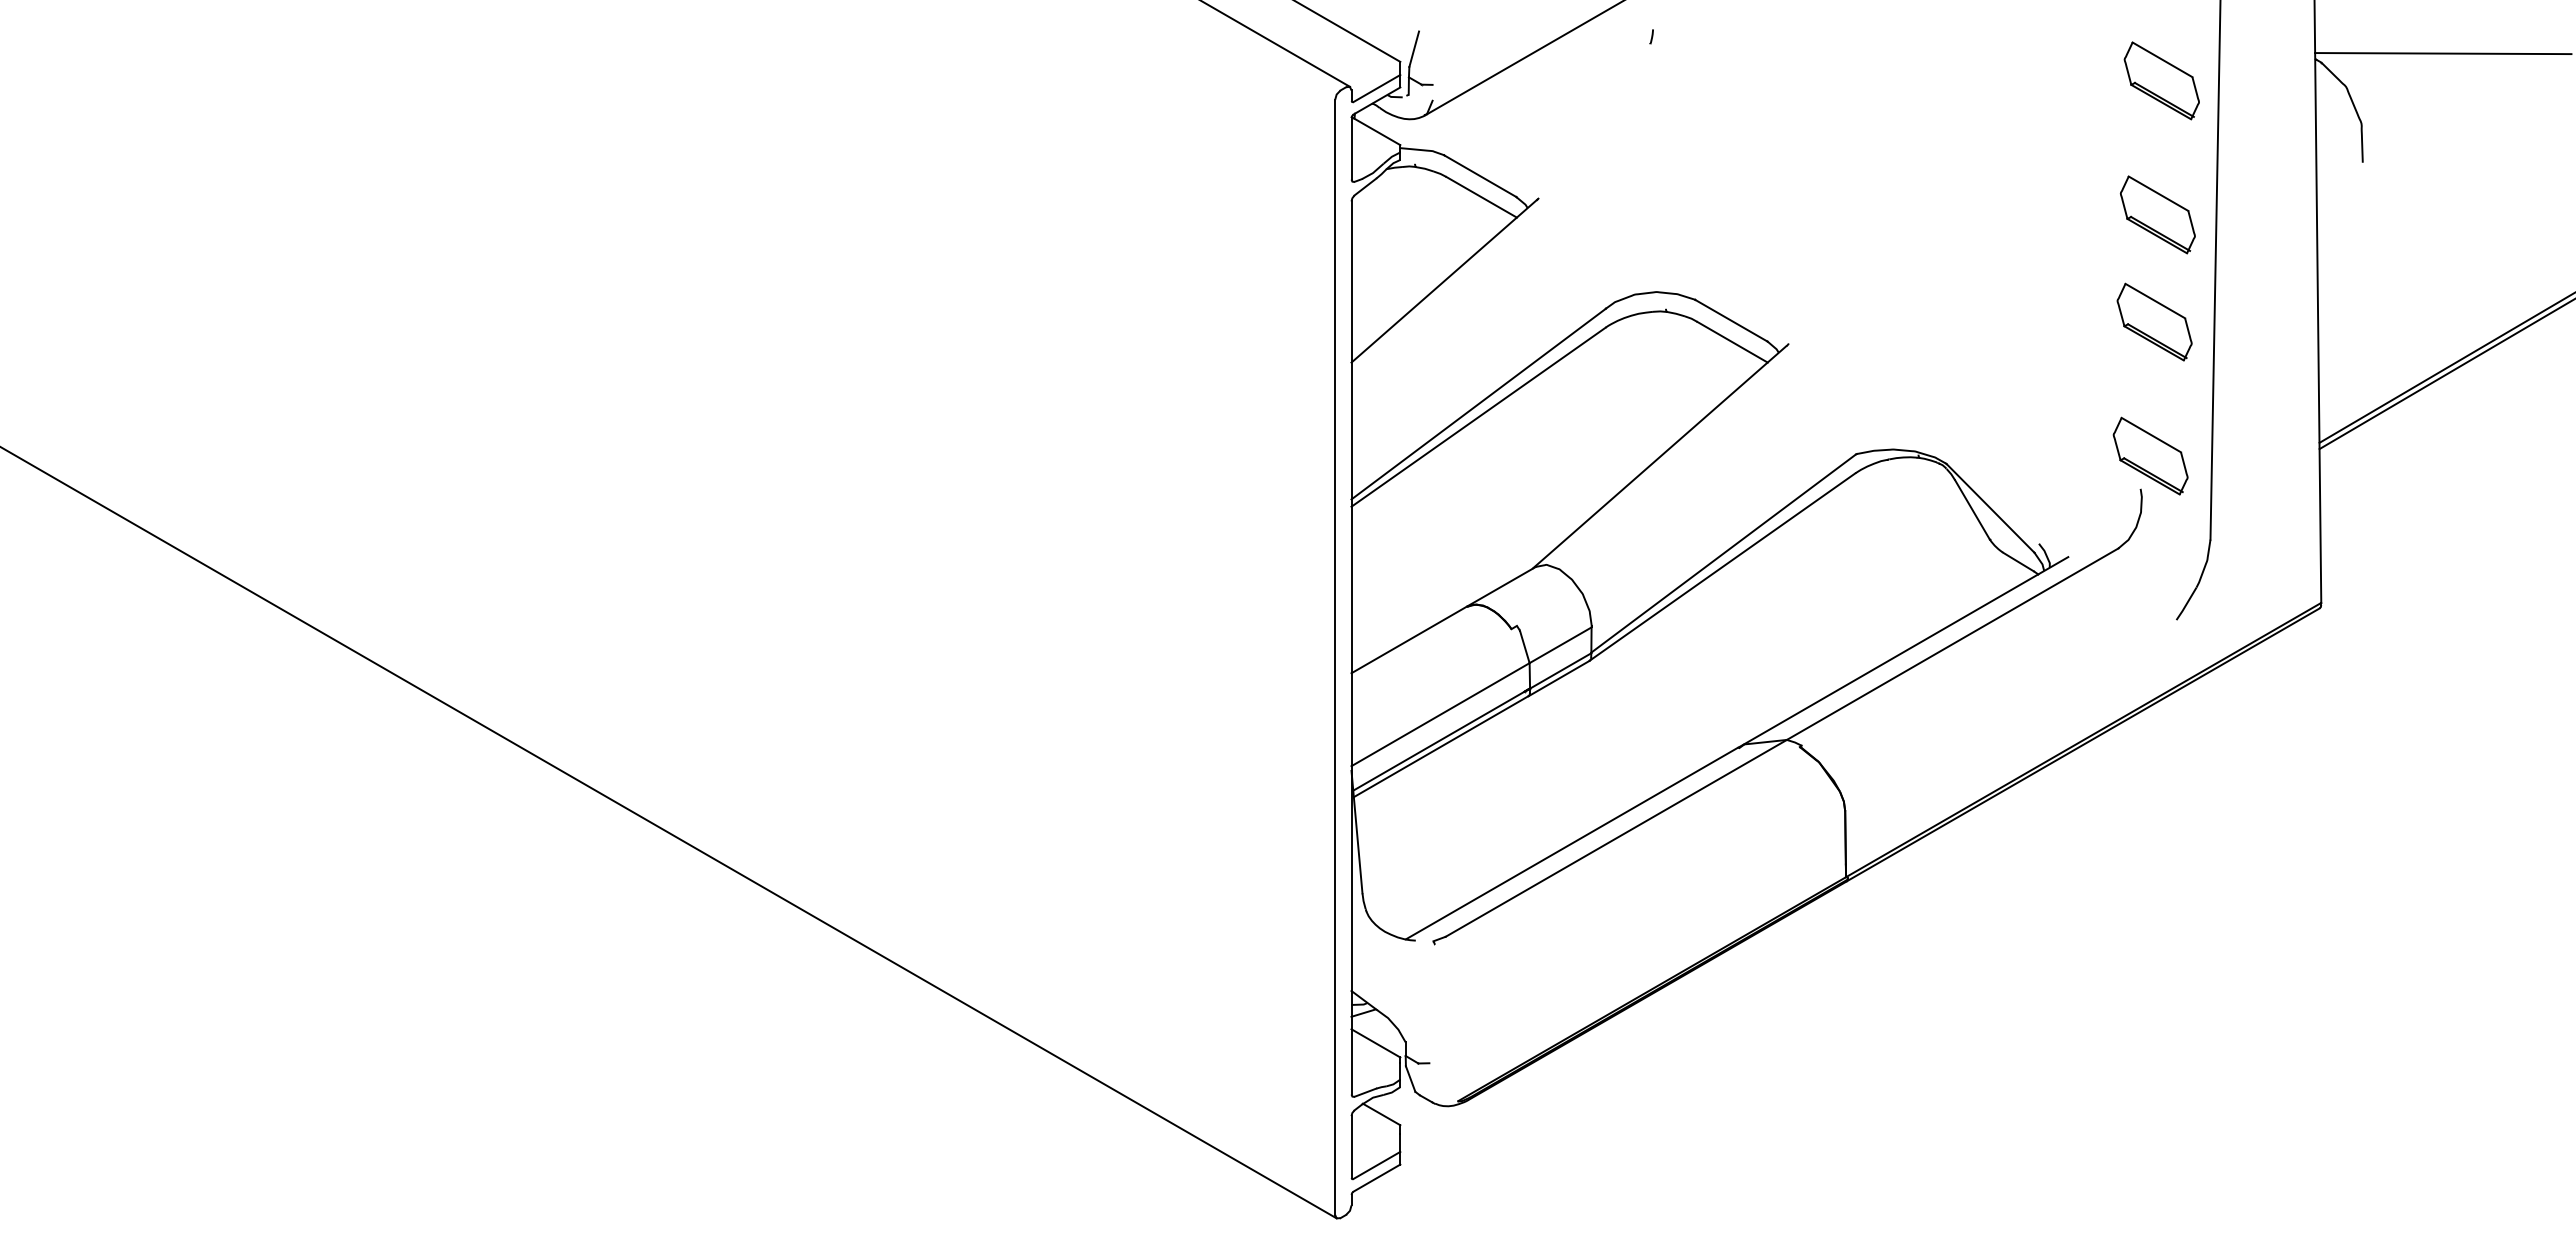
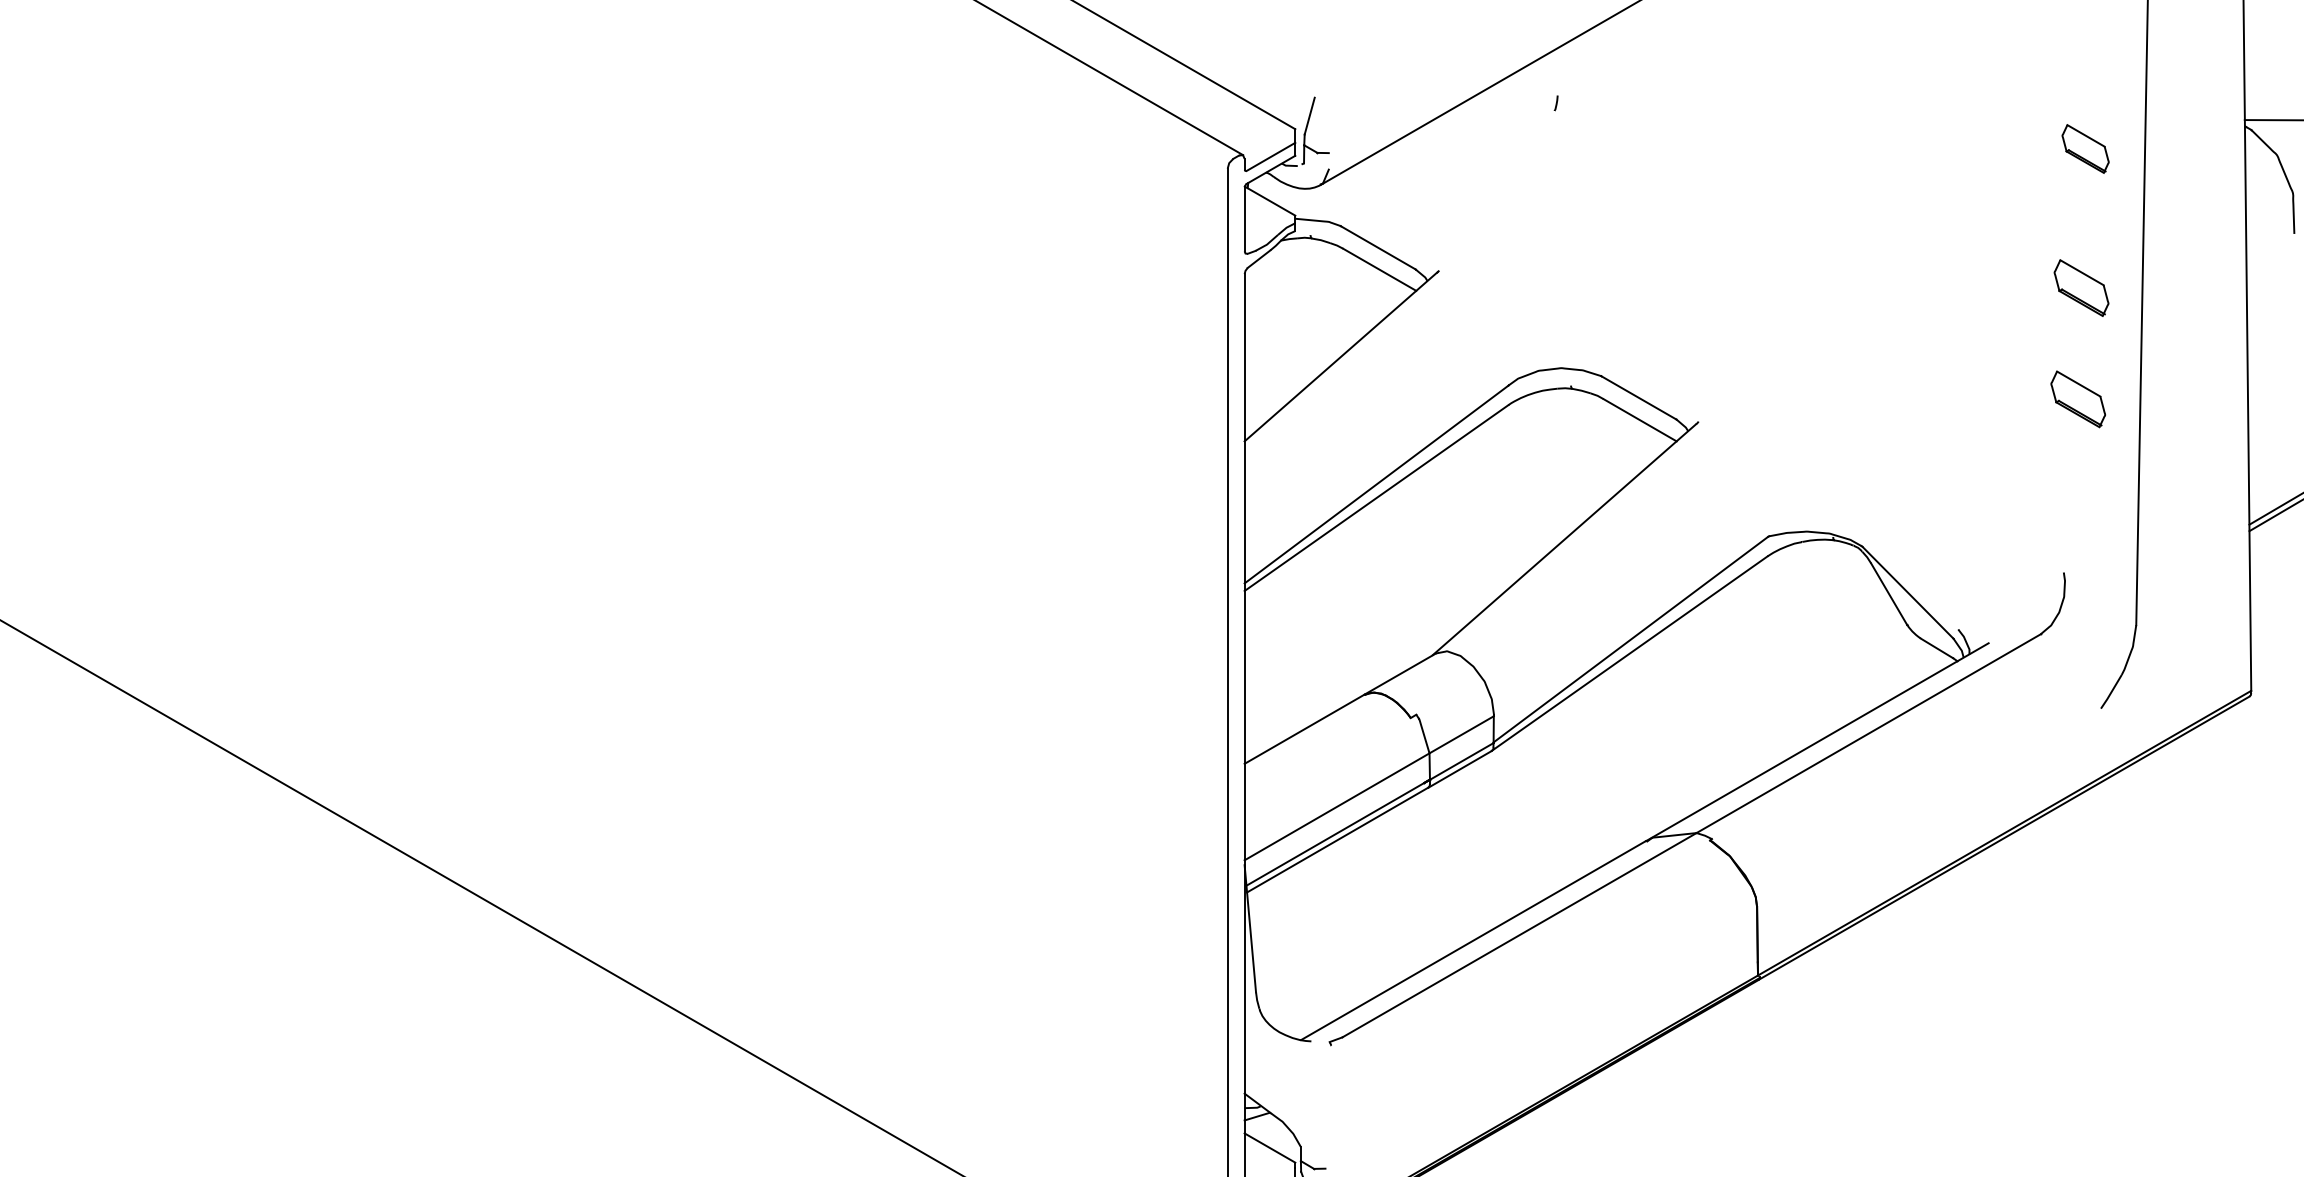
part: (2161, 80) -> (2085, 148), size x0.6
part: (2157, 214) -> (2081, 287), size x0.7
part: (2154, 321) -> (2078, 398), size x0.7
part: (2150, 455) -> (2073, 537), removed

